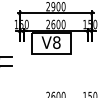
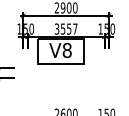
text: (55, 24) -> (65, 29), 2600 -> 3557

